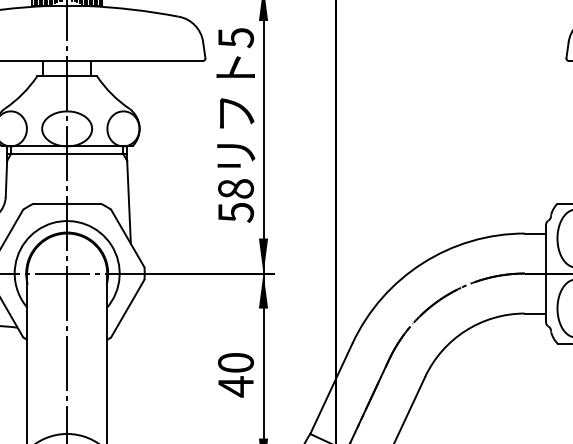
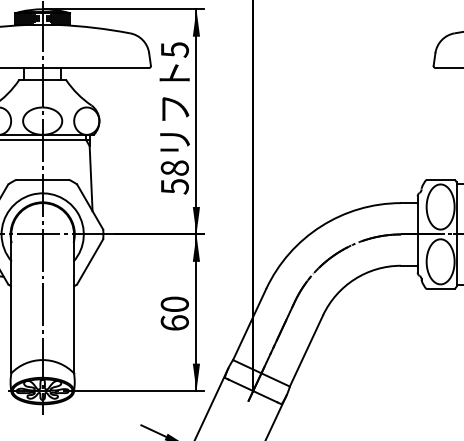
text: (235, 385) -> (174, 322), 40 -> 60

